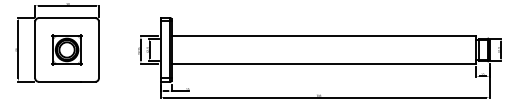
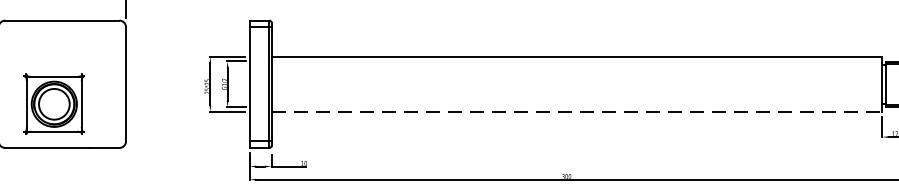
part: (66, 49) -> (53, 103), moved
line: (324, 63) -> (577, 111), solid -> dashed

